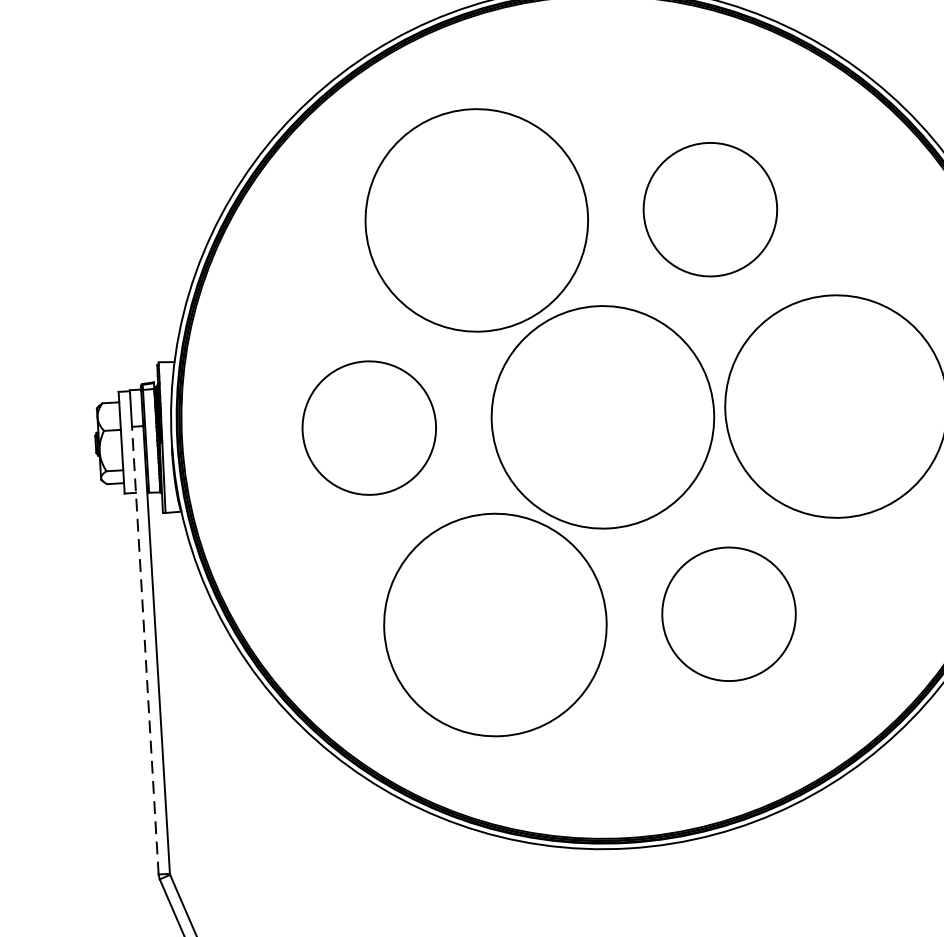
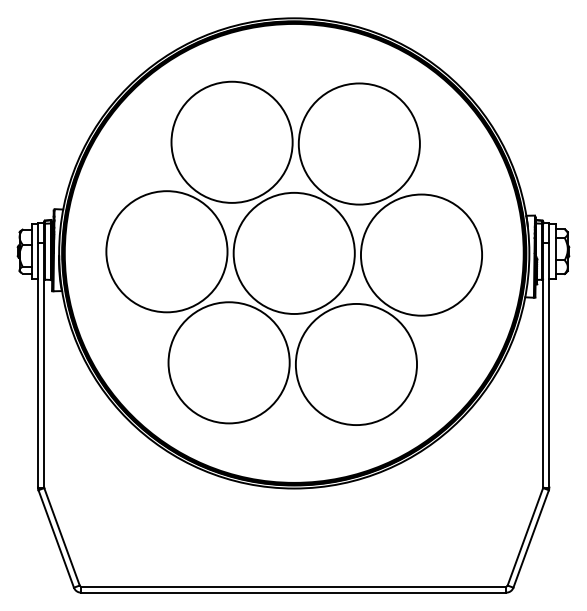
circle: (708, 208) -> (358, 143), size x1.67
circle: (368, 427) -> (166, 251), size x1.67
circle: (729, 614) -> (356, 364), size x1.67
line: (146, 648) -> (38, 364), dashed -> solid

